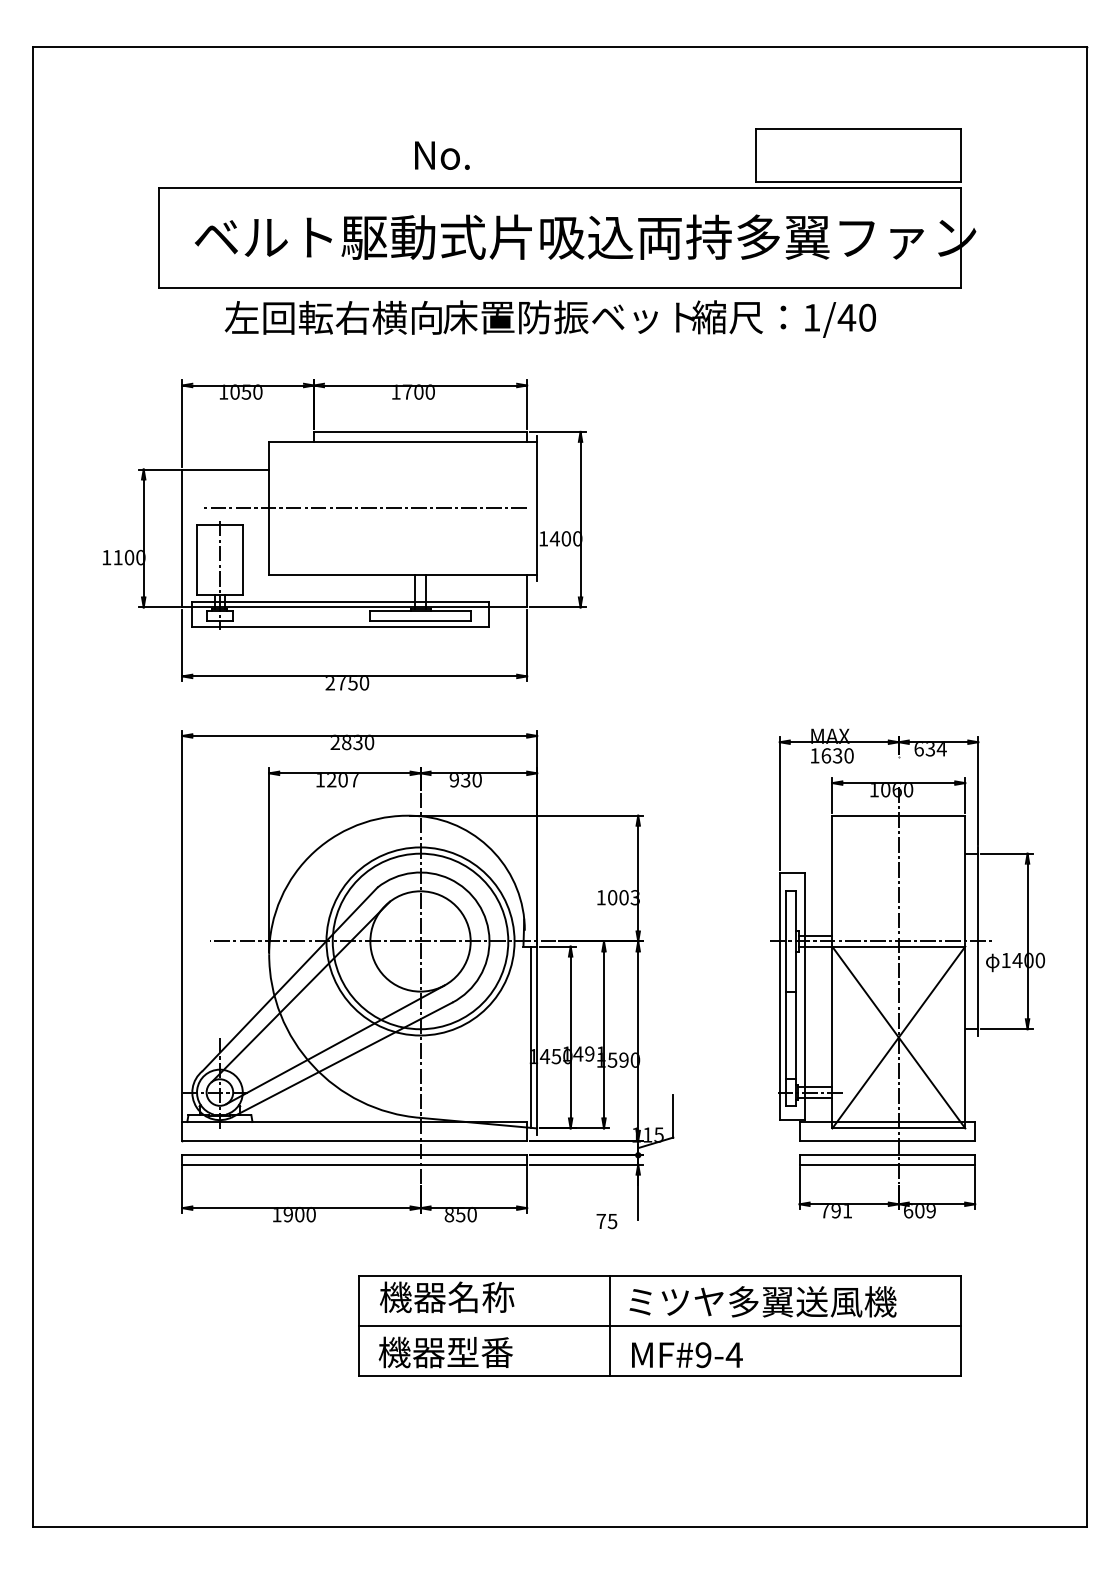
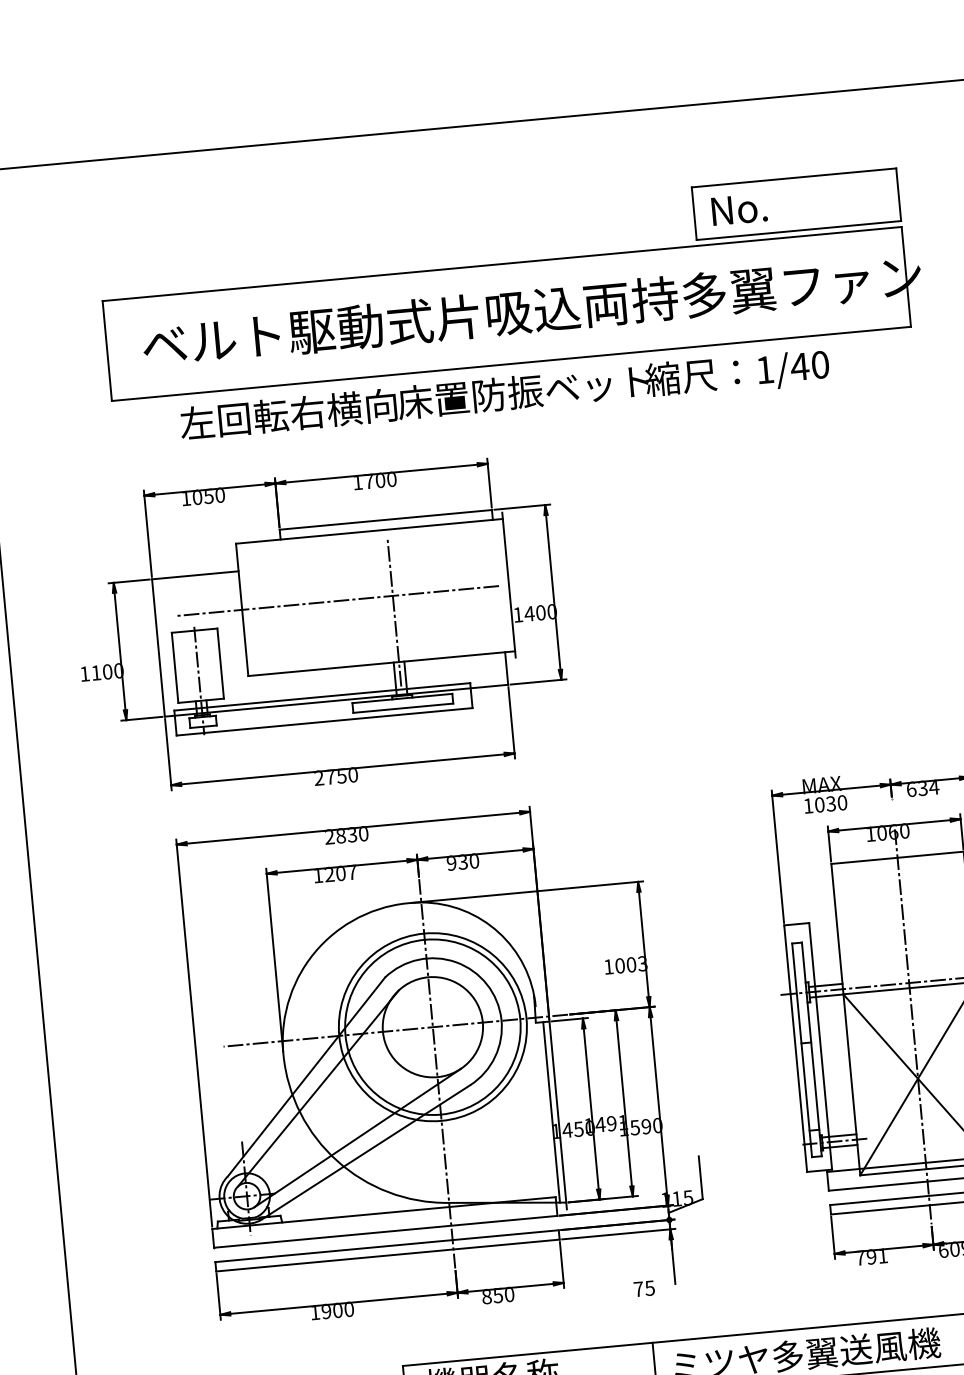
text: (442, 155) -> (739, 209), moved
line: (420, 524) -> (394, 612), added
text: (826, 755) -> (819, 804), 1630 -> 1030

